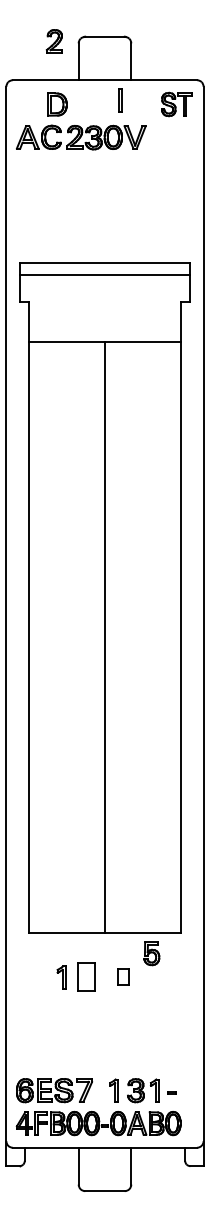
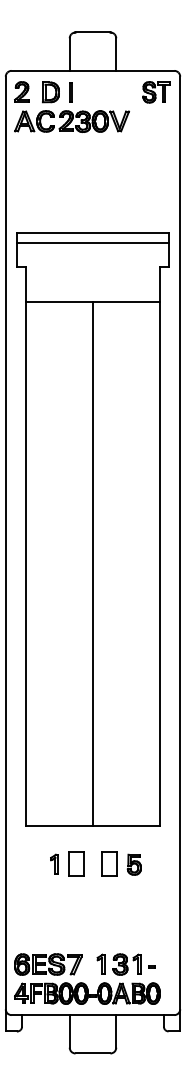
part: (53, 41) -> (20, 92), moved
line: (119, 100) -> (69, 92), moved
part: (151, 953) -> (134, 864), moved
part: (123, 976) -> (109, 863), size x1.67

